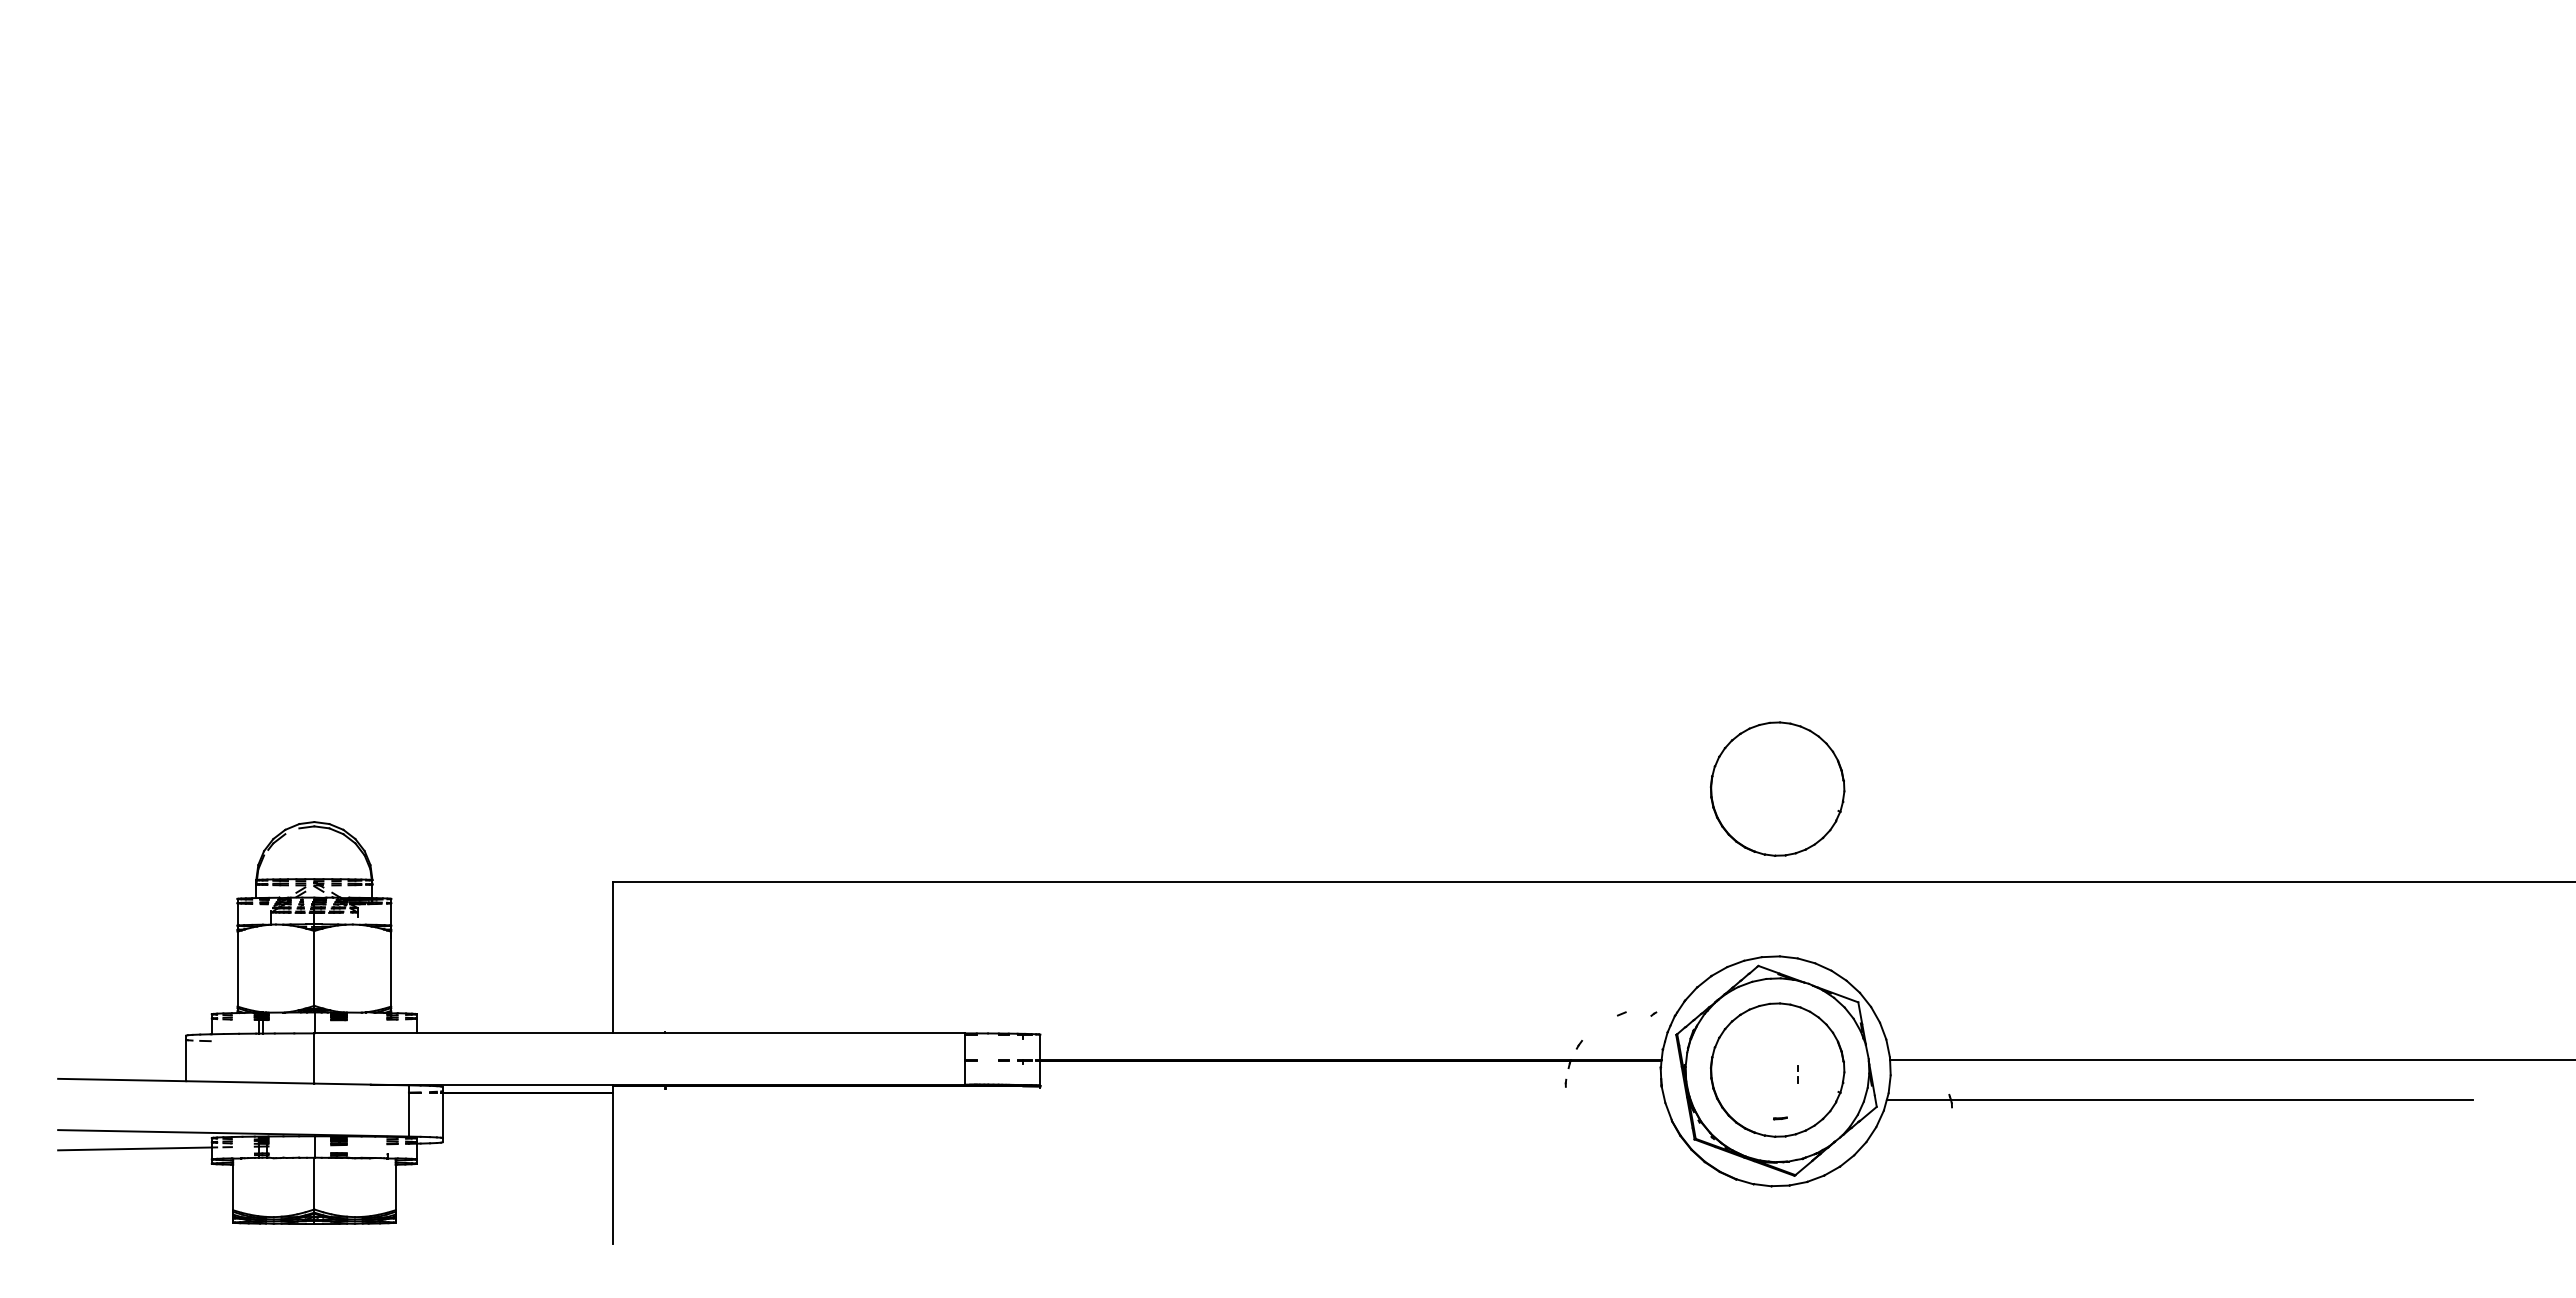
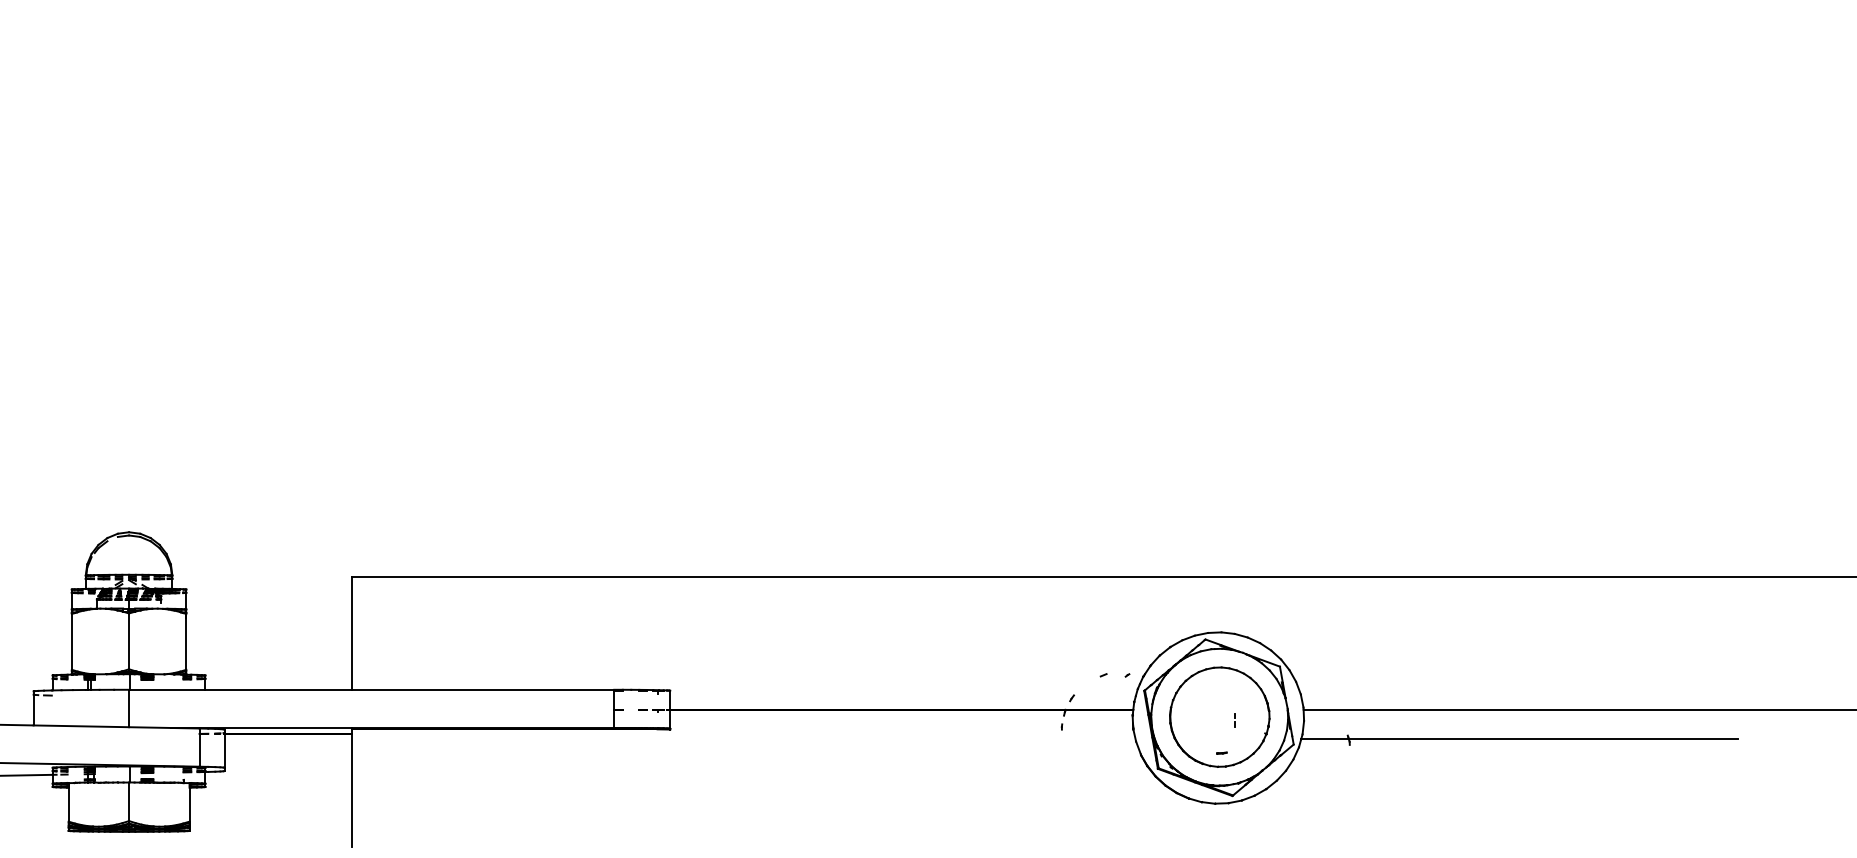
part: (1777, 788) -> (1219, 507), removed

